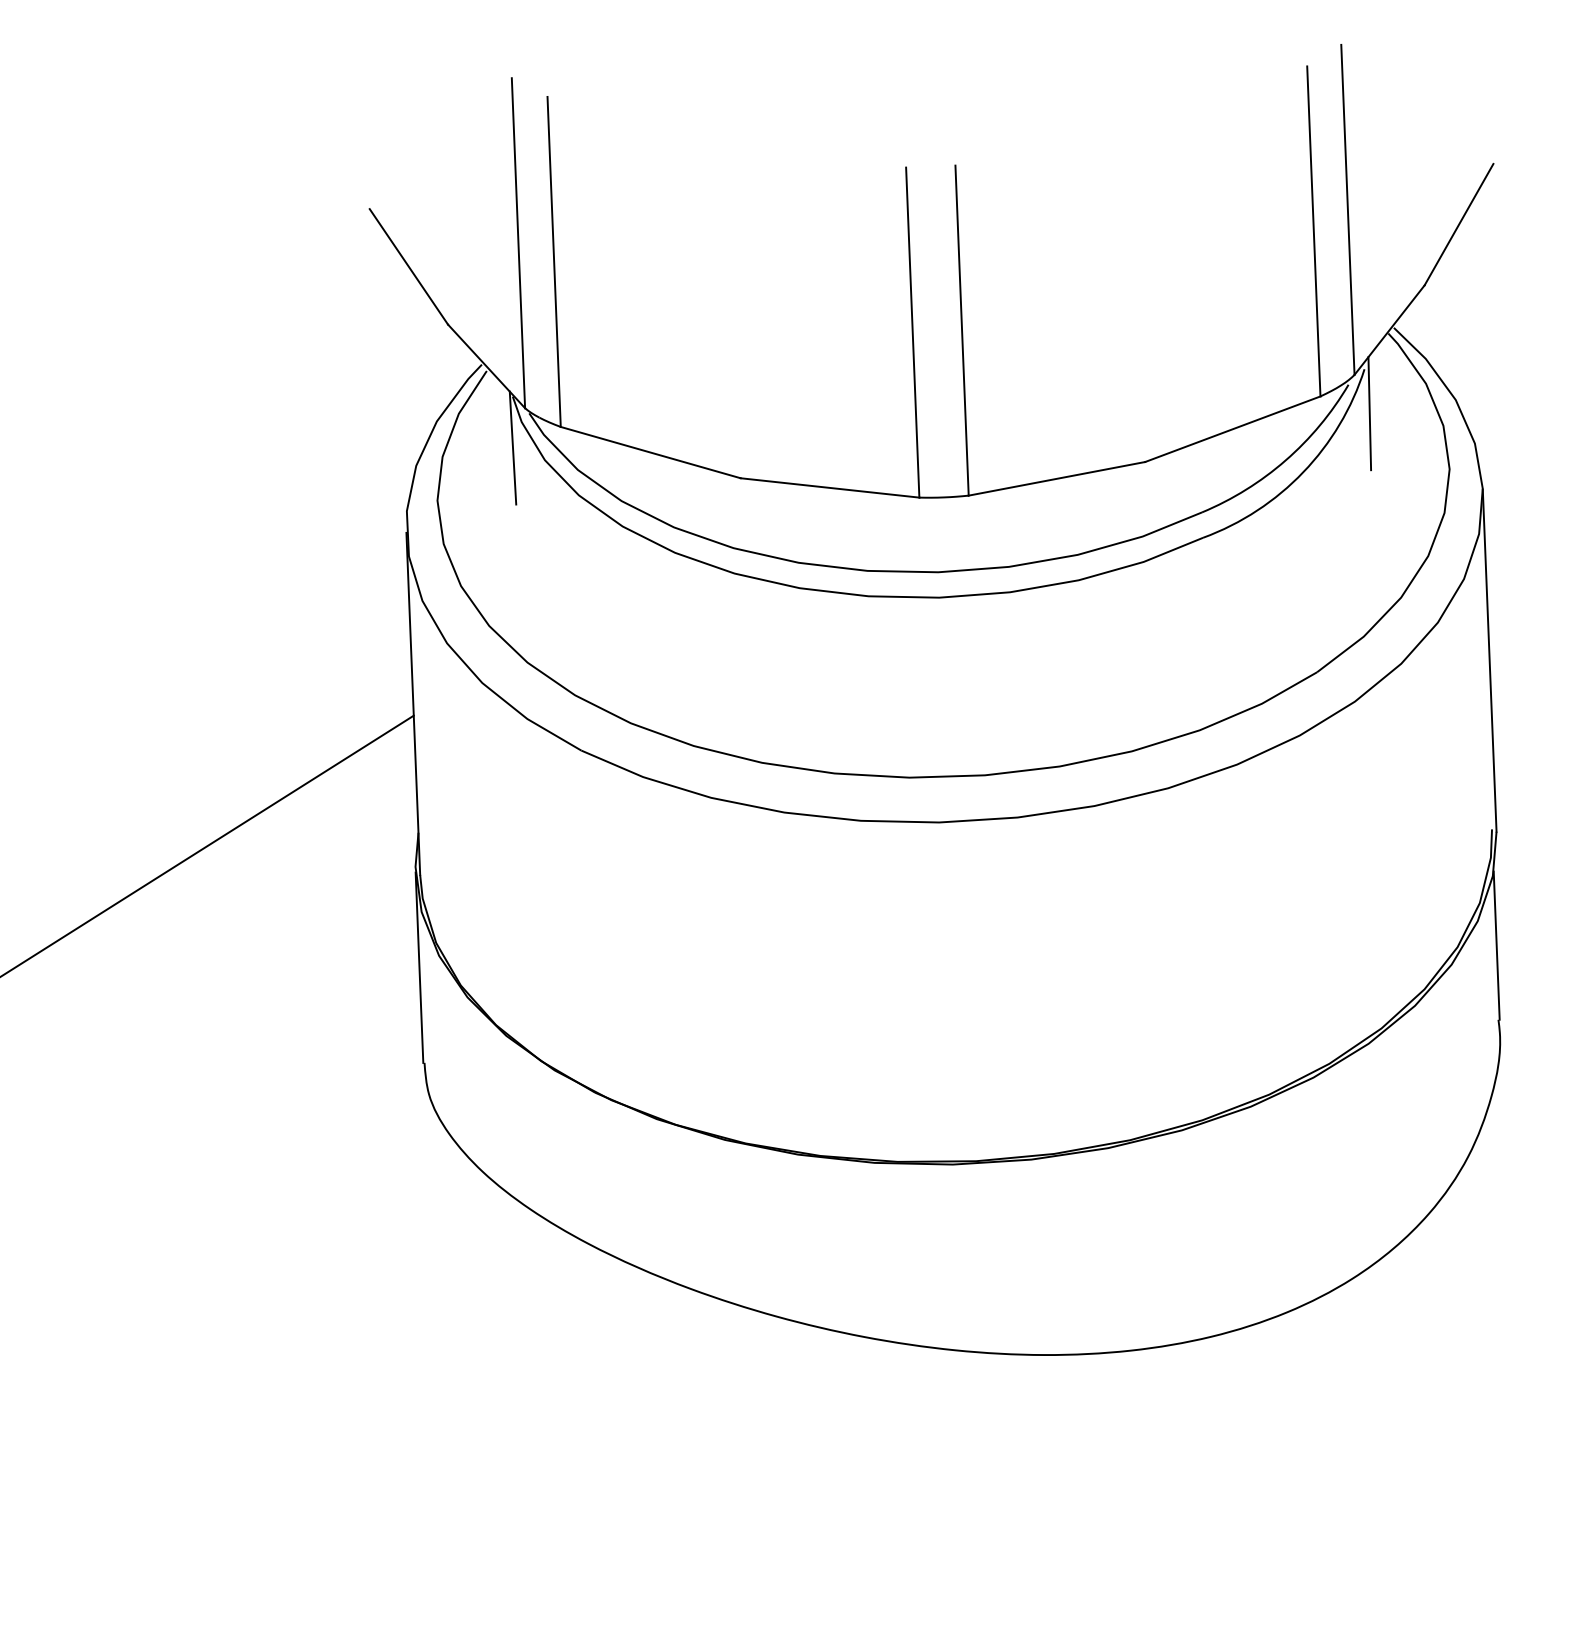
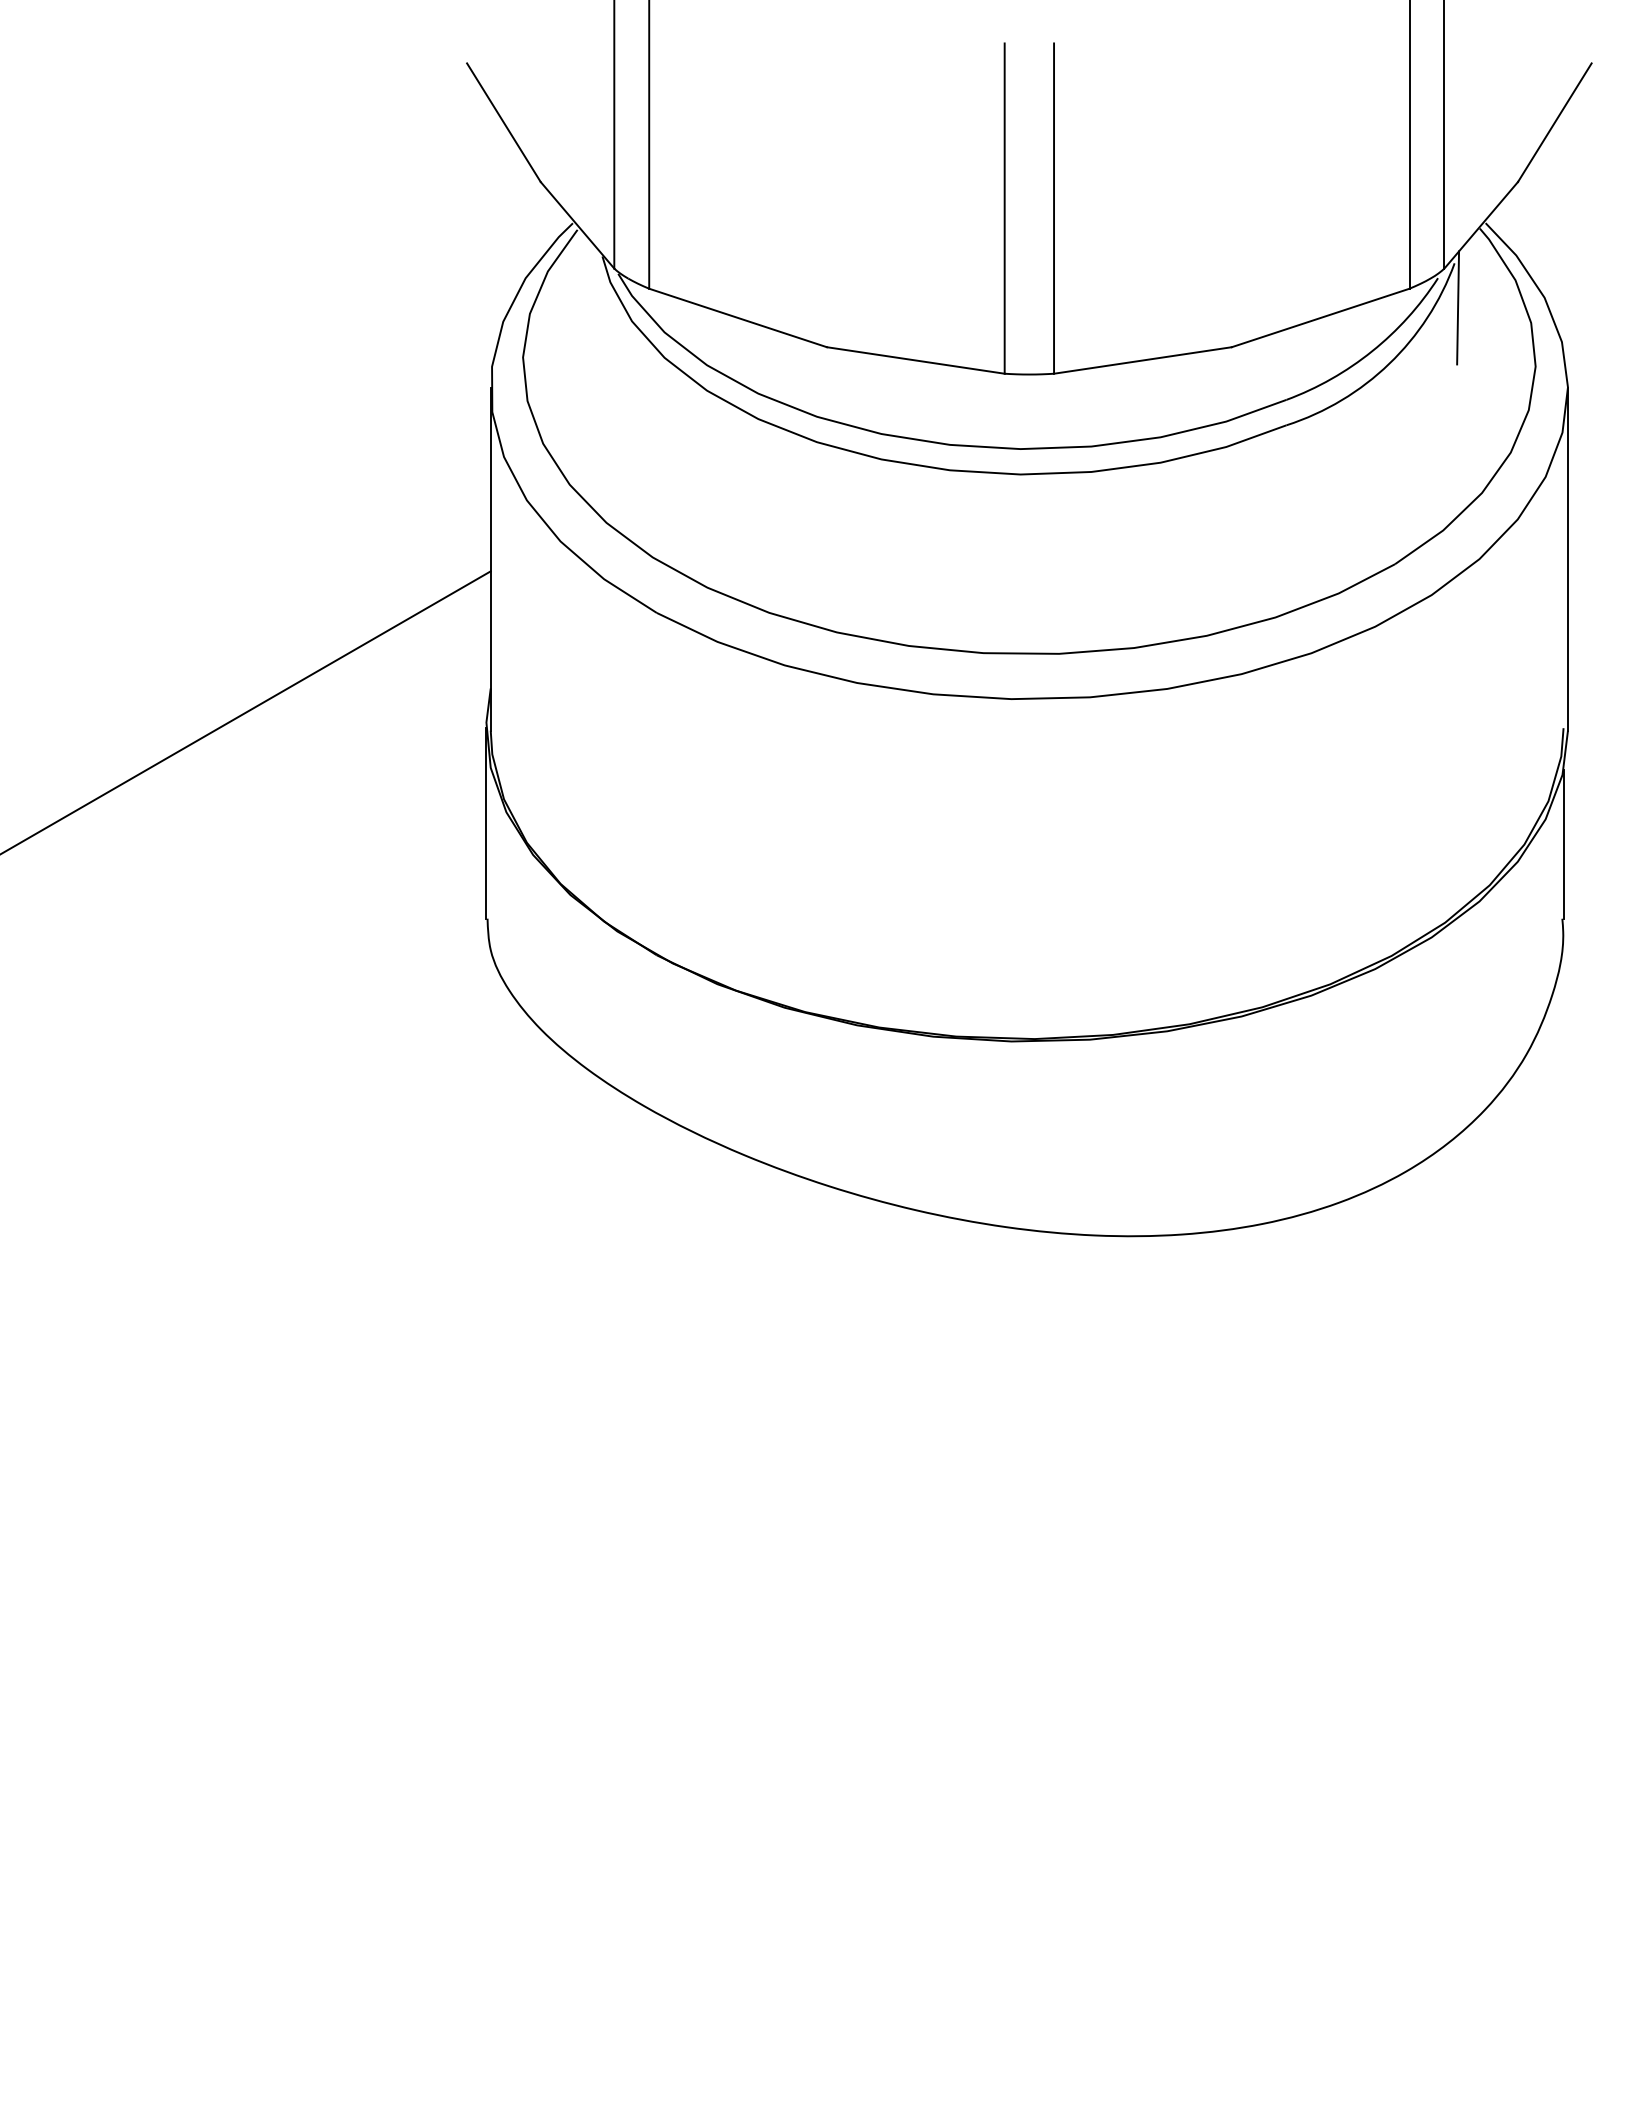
line: (512, 447) -> (600, 307), removed

